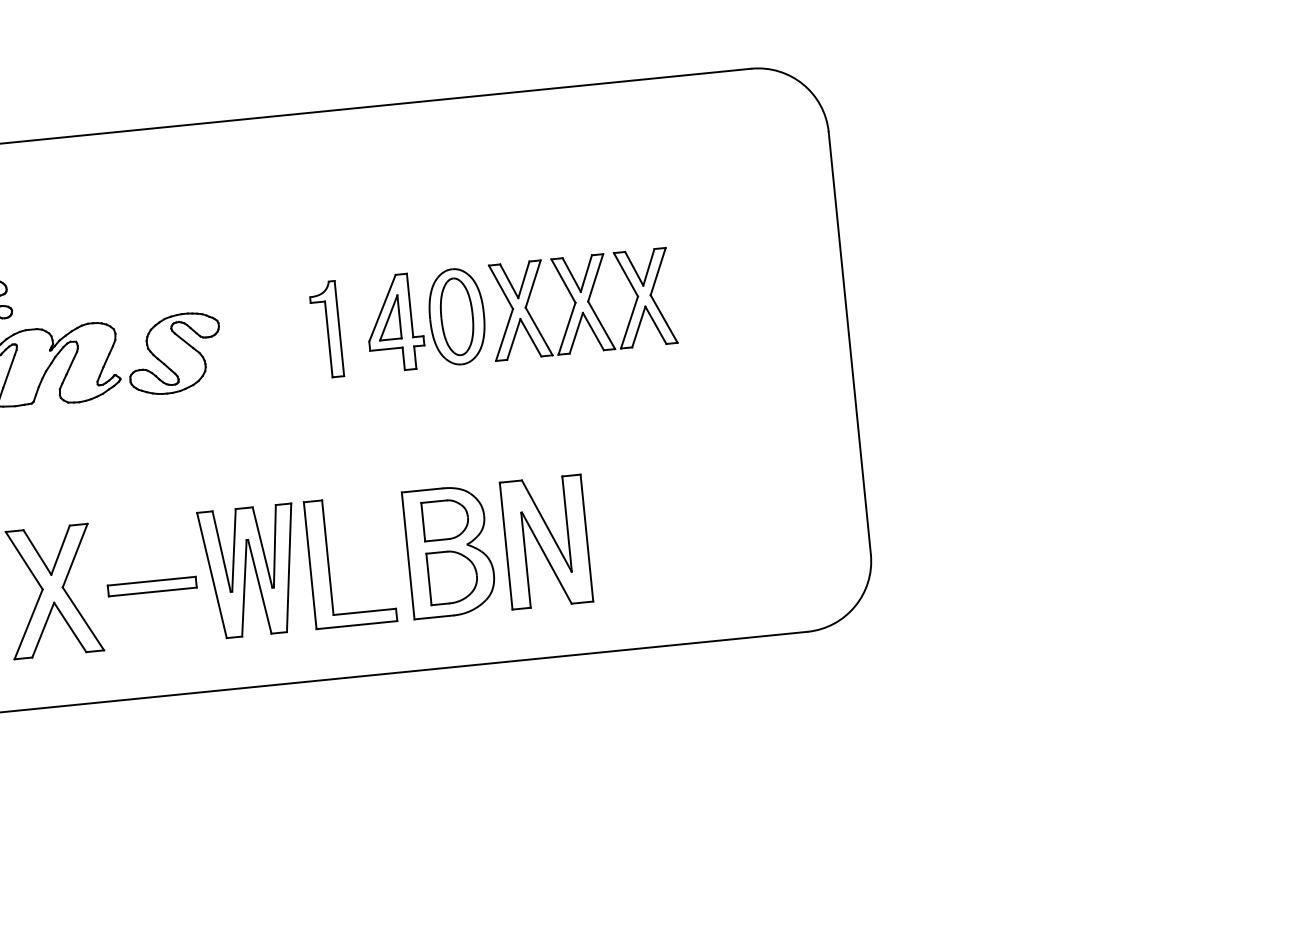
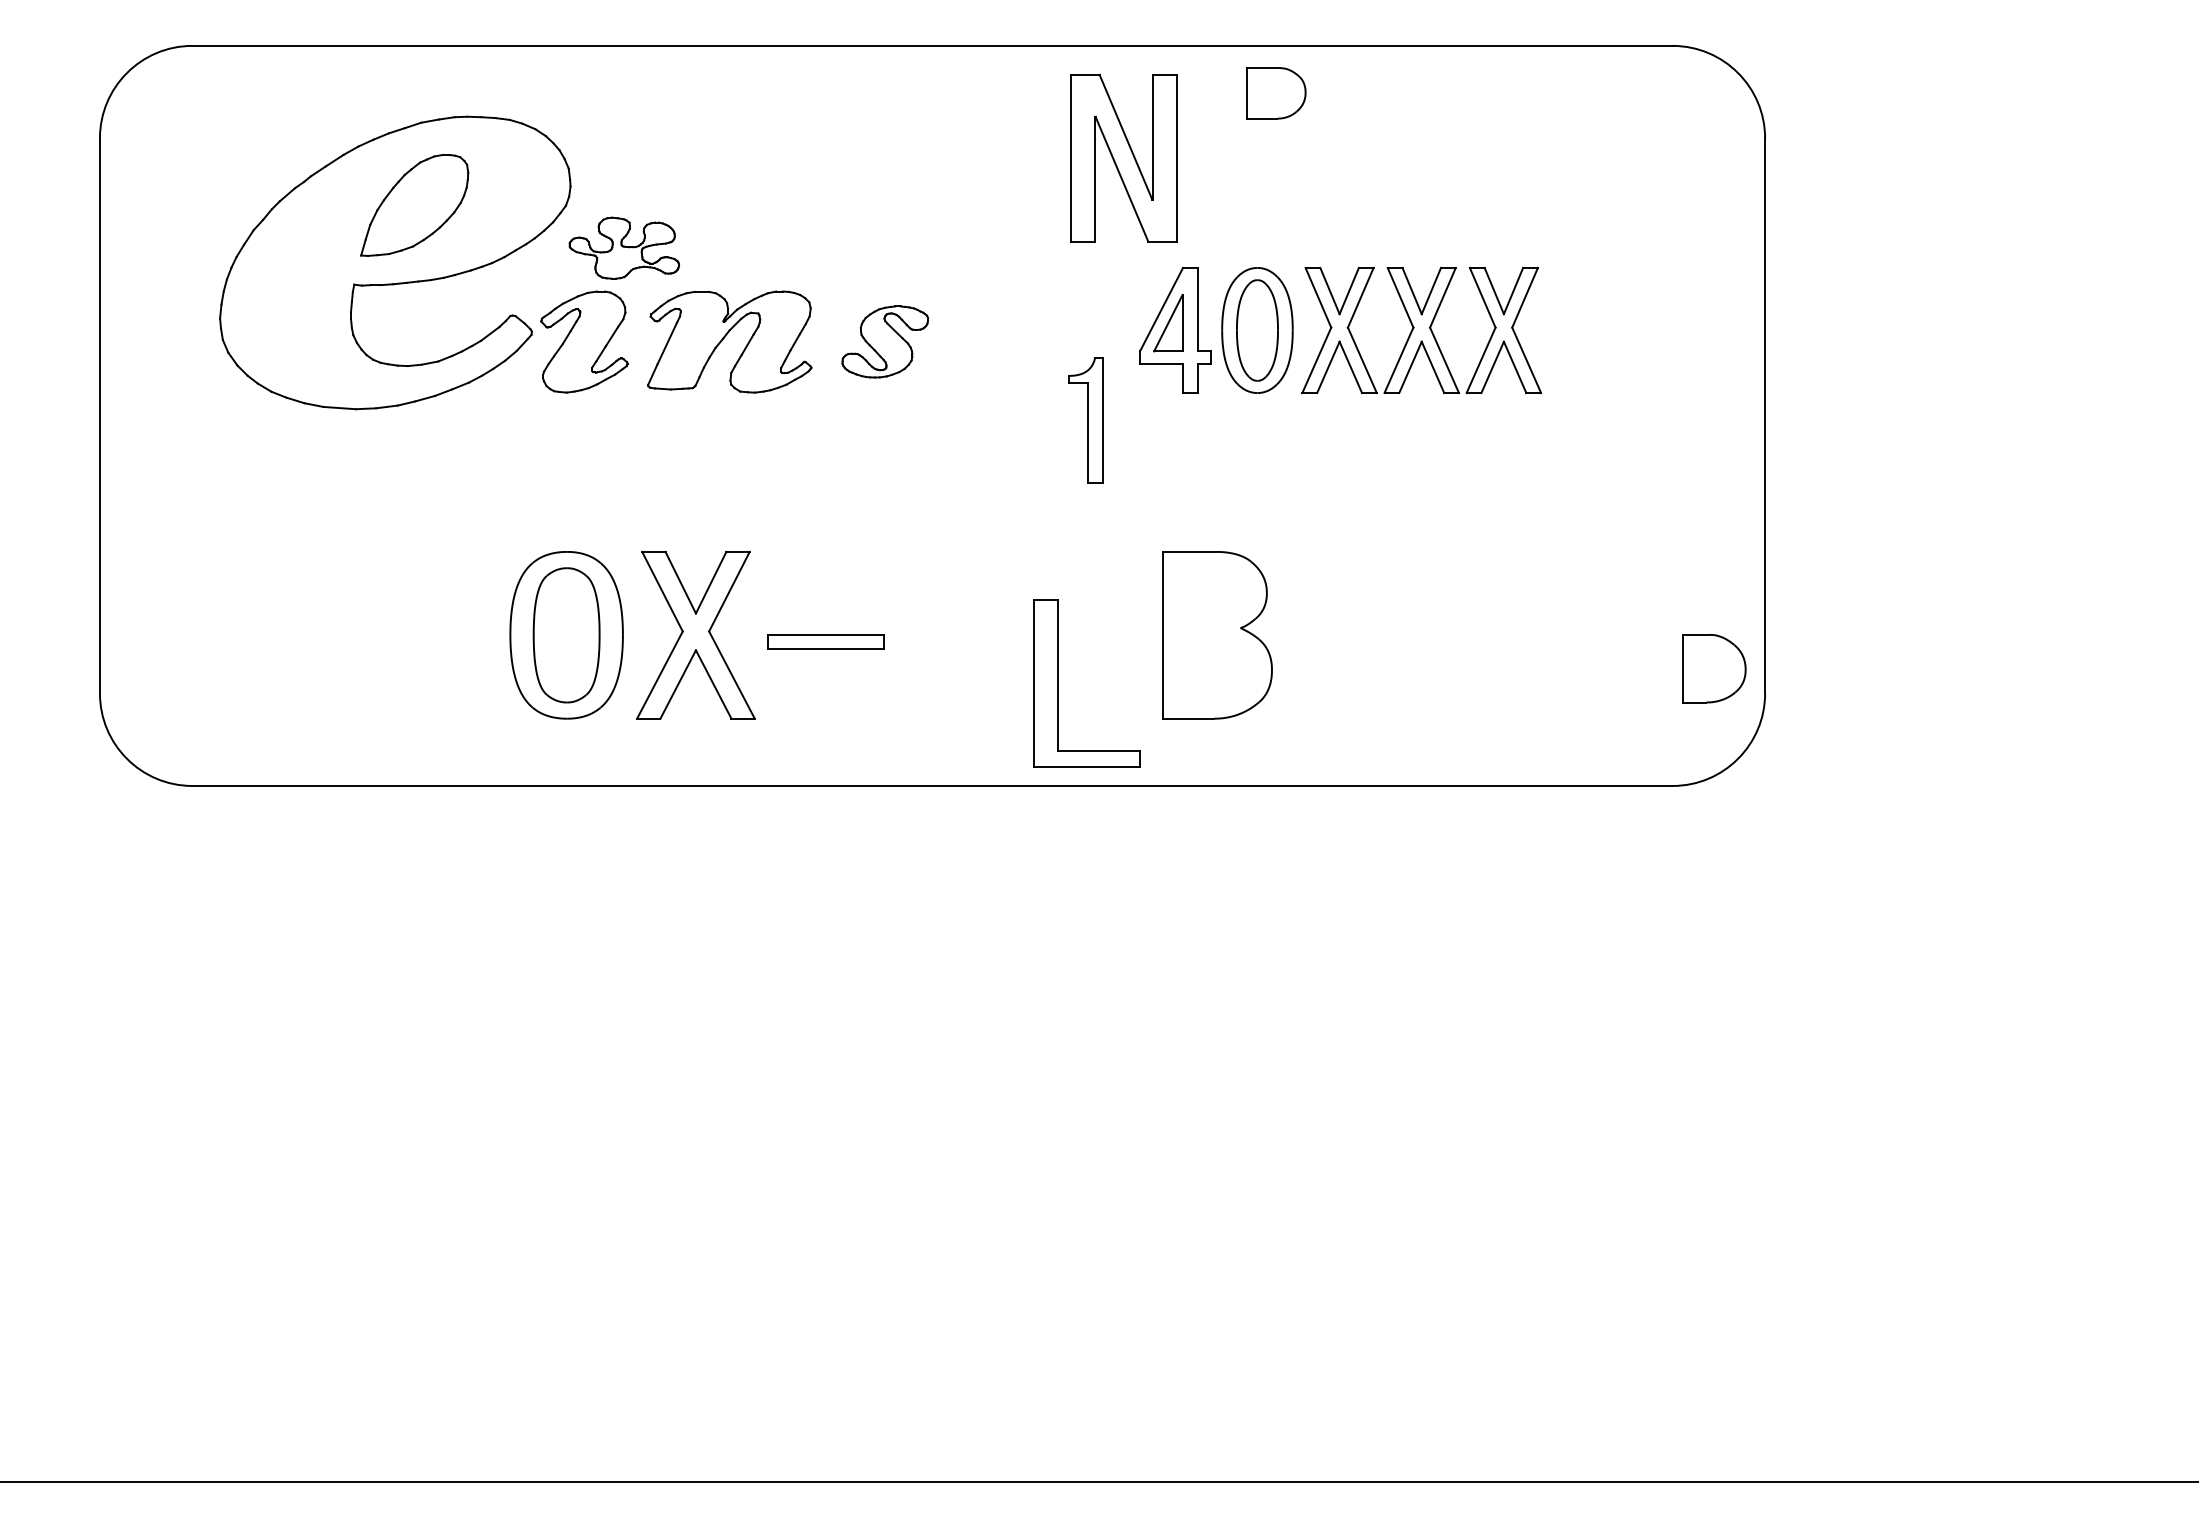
part: (326, 329) -> (1085, 420), moved
part: (174, 353) -> (885, 341), size x0.7
part: (445, 520) -> (1276, 93), moved
part: (546, 542) -> (1123, 158), moved
part: (328, 563) -> (1058, 683), moved
part: (250, 571) -> (955, 635), removed
part: (453, 576) -> (1714, 668), moved

